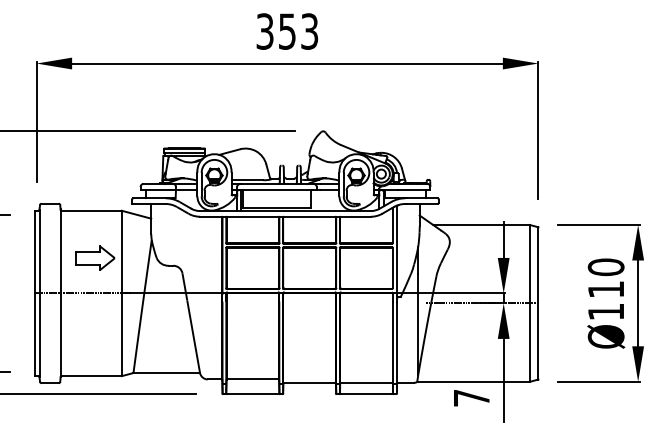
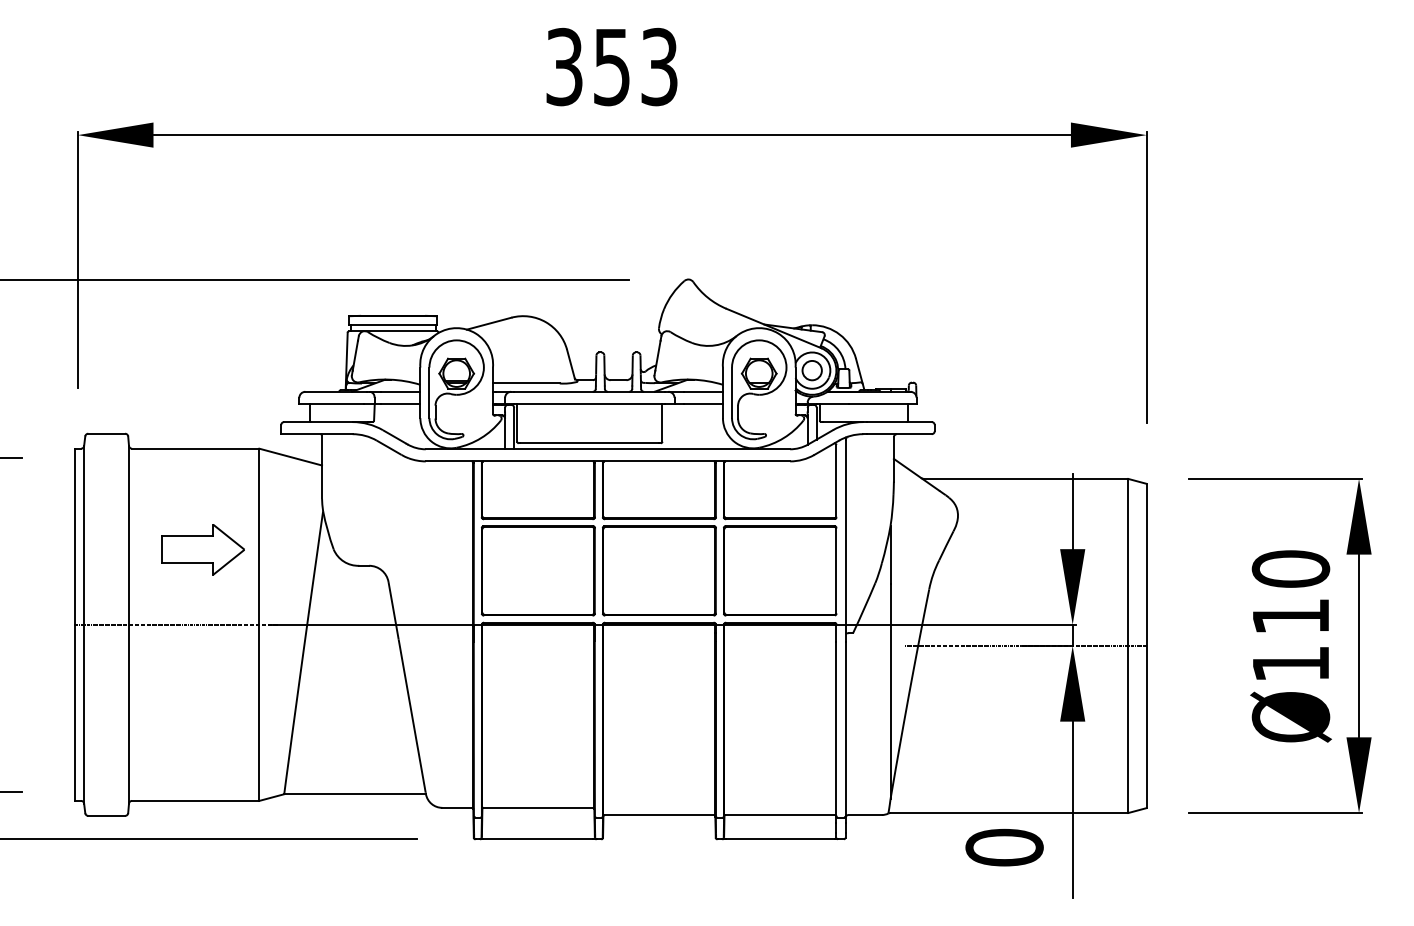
text: (471, 397) -> (1004, 846), 7 -> 0

